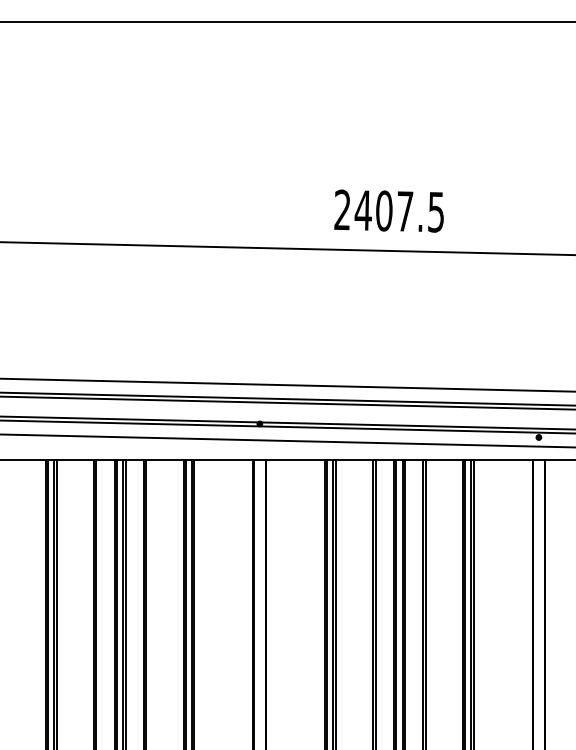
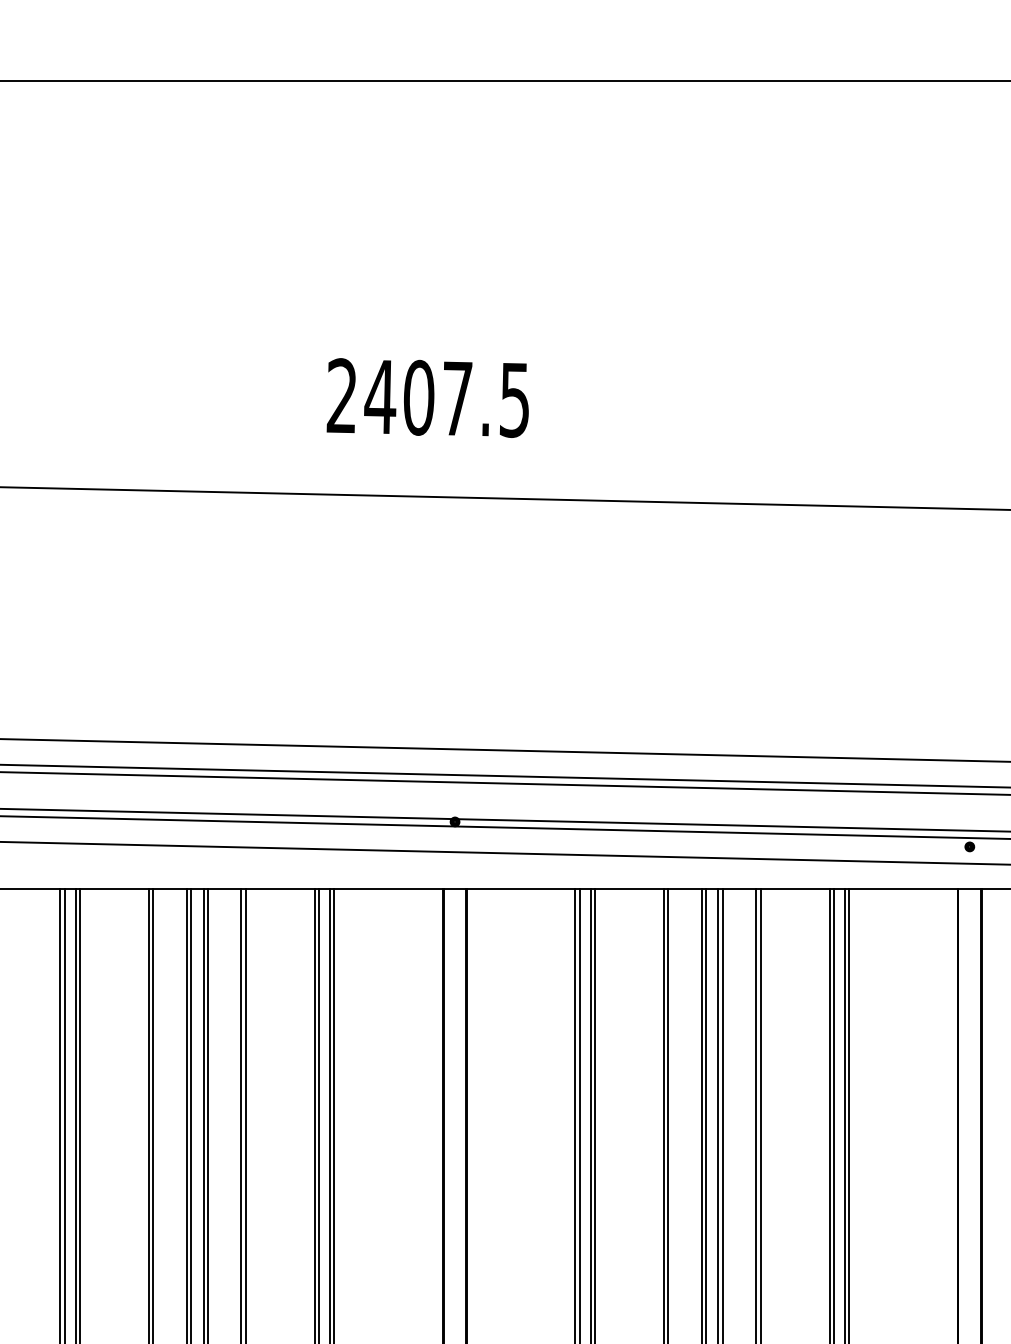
text: (388, 210) -> (426, 396), moved

